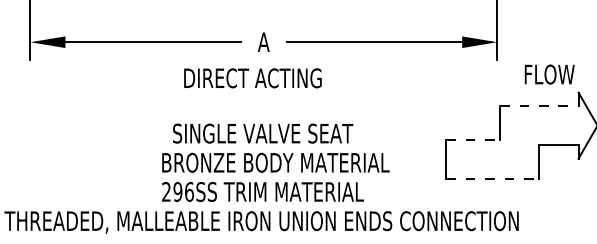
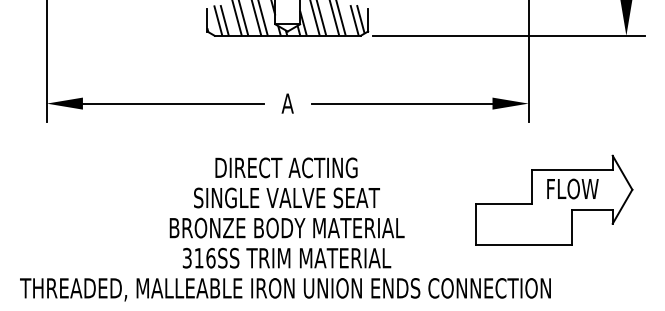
text: (549, 74) -> (572, 188), moved
text: (252, 77) -> (286, 167), moved
line: (539, 106) -> (572, 169), dashed -> solid
line: (472, 139) -> (503, 204), dashed -> solid
text: (275, 162) -> (286, 227), moved
line: (492, 178) -> (523, 244), dashed -> solid
text: (171, 191) -> (192, 257), 296SS -> 316SS

